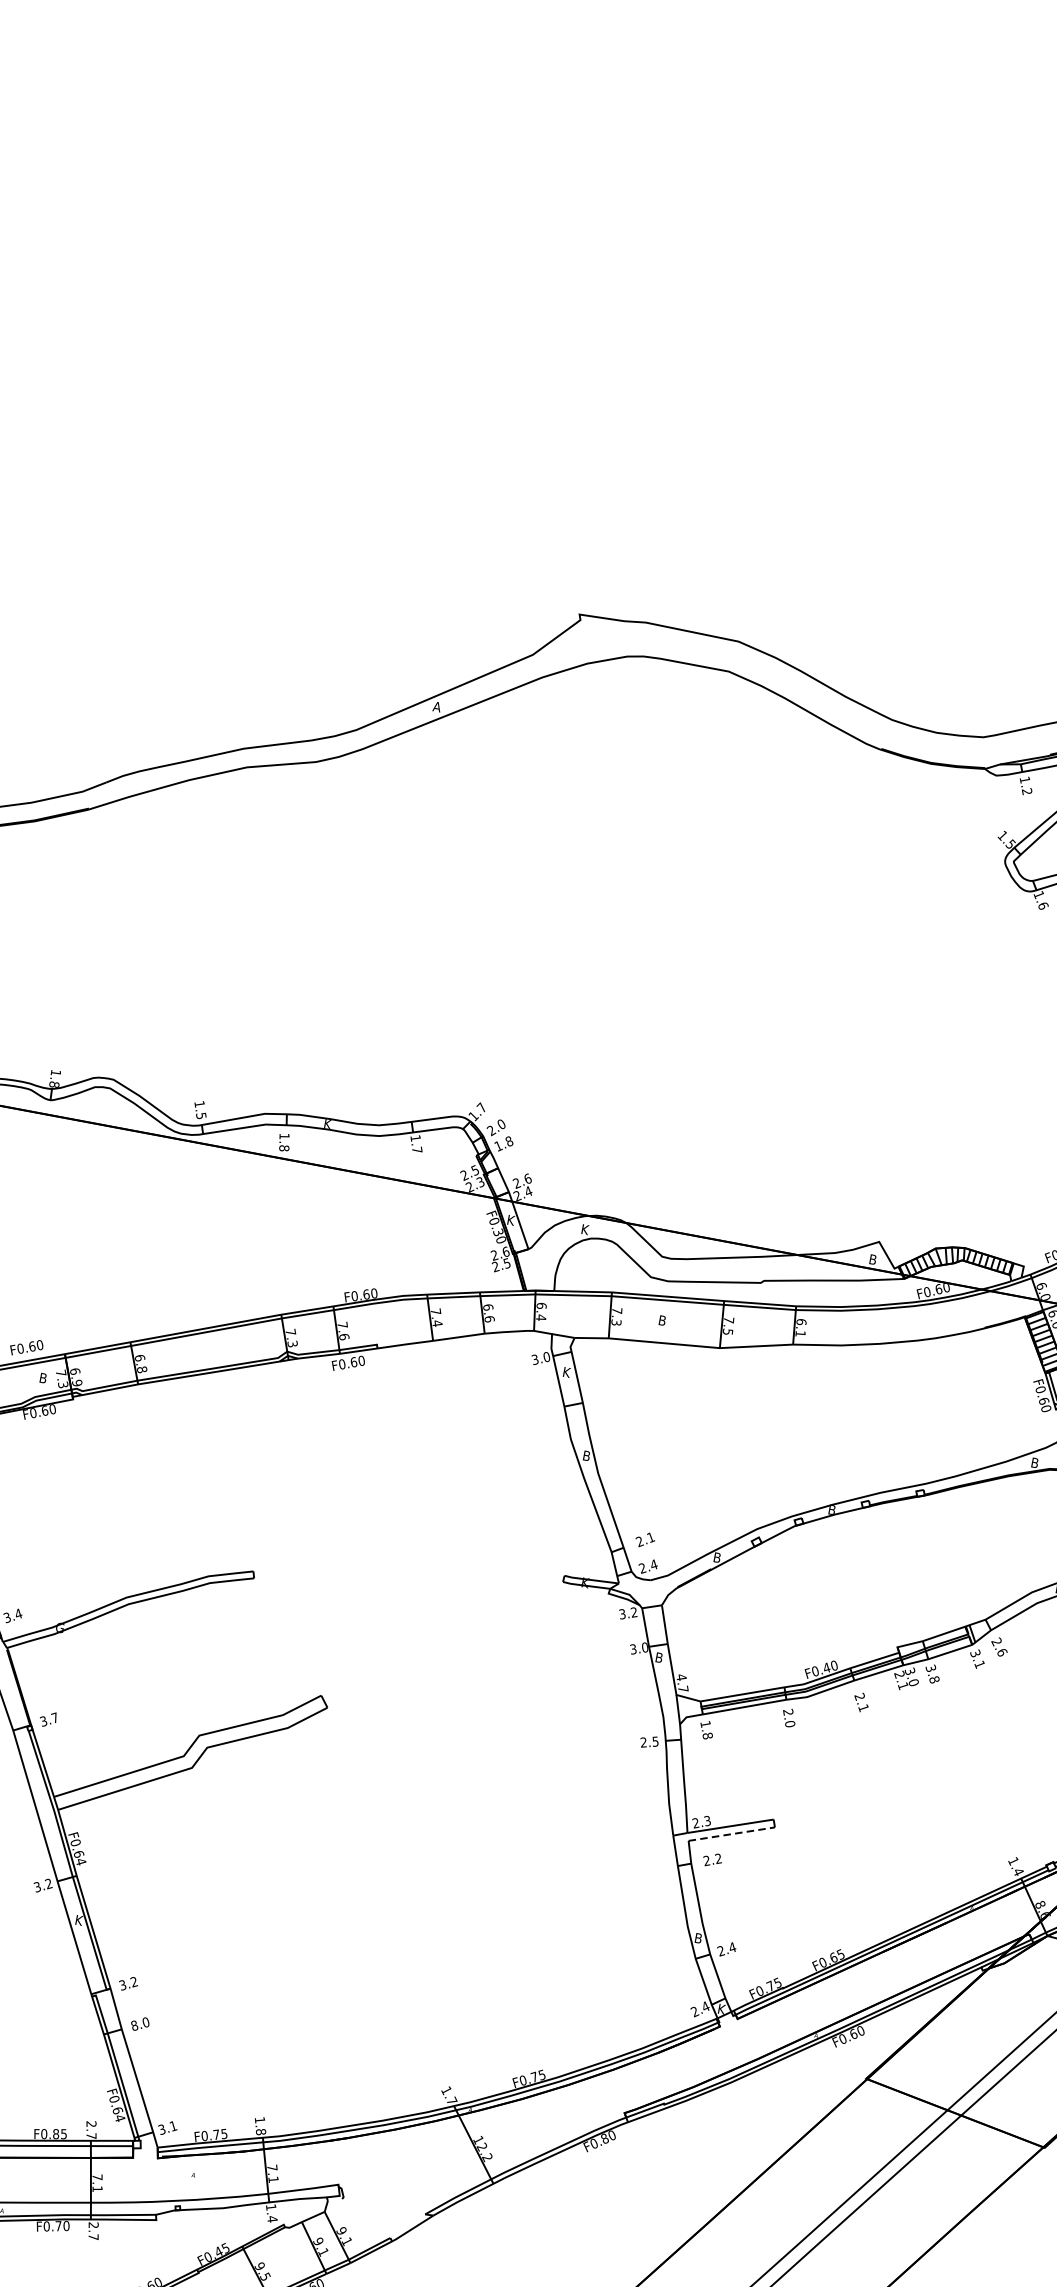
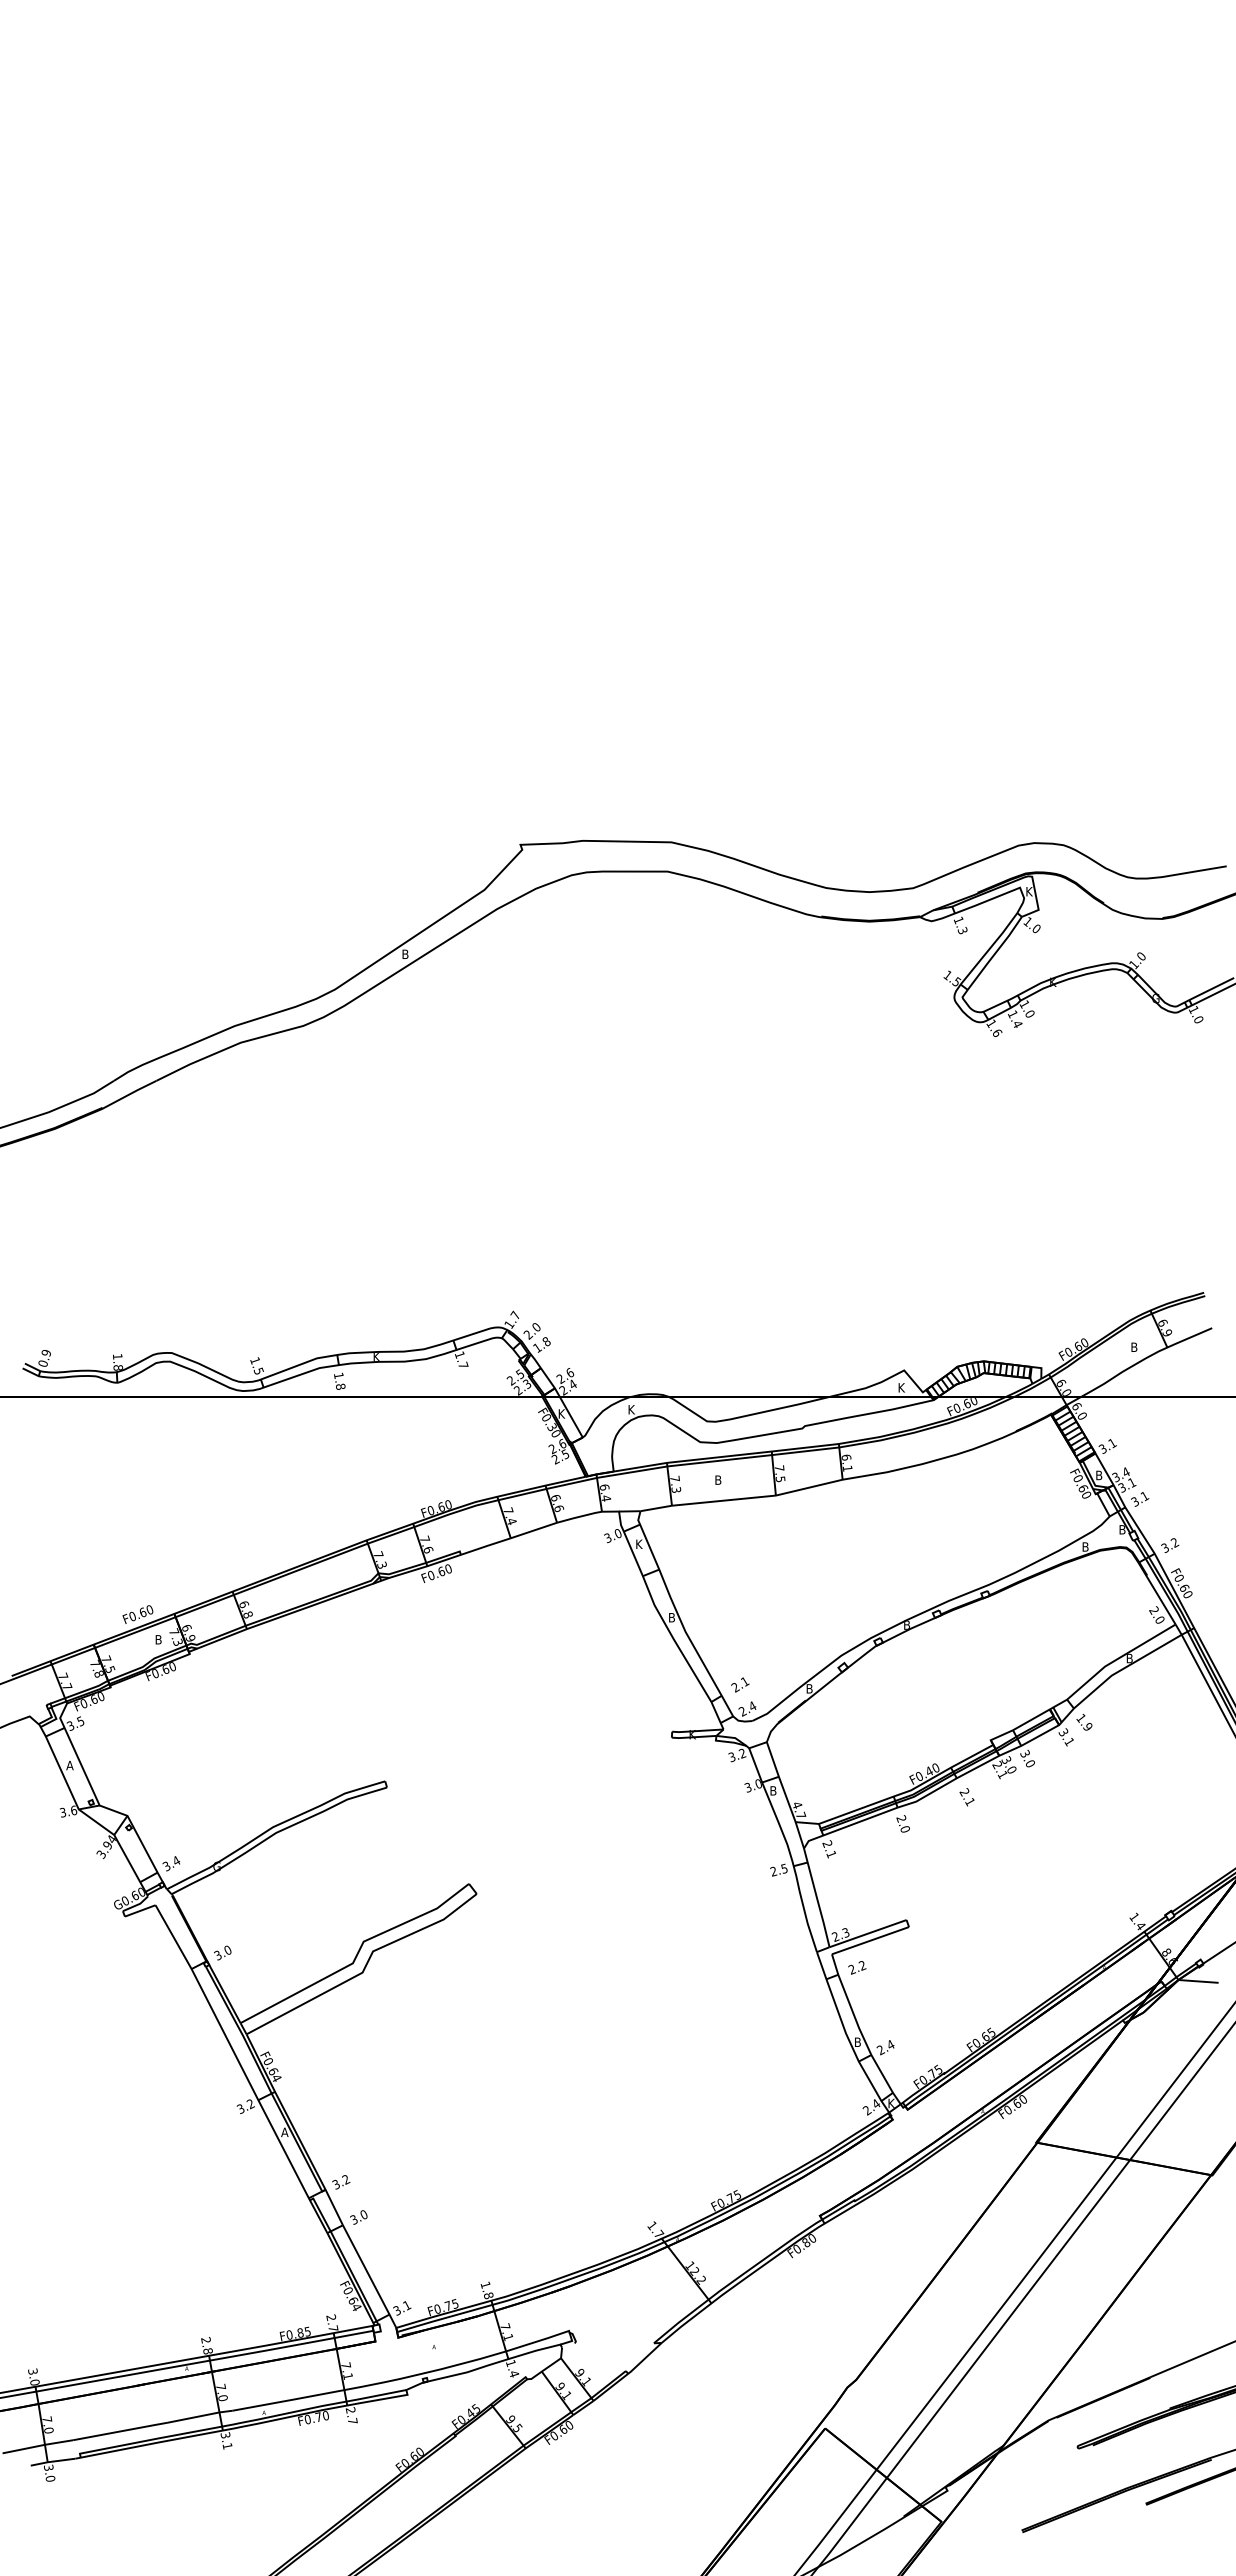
text: (436, 705) -> (404, 953), A -> B
text: (1026, 791) -> (962, 930), 1.2 -> 1.3
text: (873, 1259) -> (901, 1387), B -> K
text: (999, 1647) -> (1084, 1722), 2.6 -> 1.9
text: (934, 1679) -> (1030, 1763), 3.8 -> 3.0
text: (54, 1717) -> (227, 1949), 3.7 -> 3.0
text: (706, 1730) -> (829, 1849), 1.8 -> 2.1
line: (731, 1833) -> (870, 1940), dashed -> solid
text: (78, 1920) -> (284, 2132), K -> A
text: (134, 2025) -> (353, 2219), 8.0 -> 3.0

